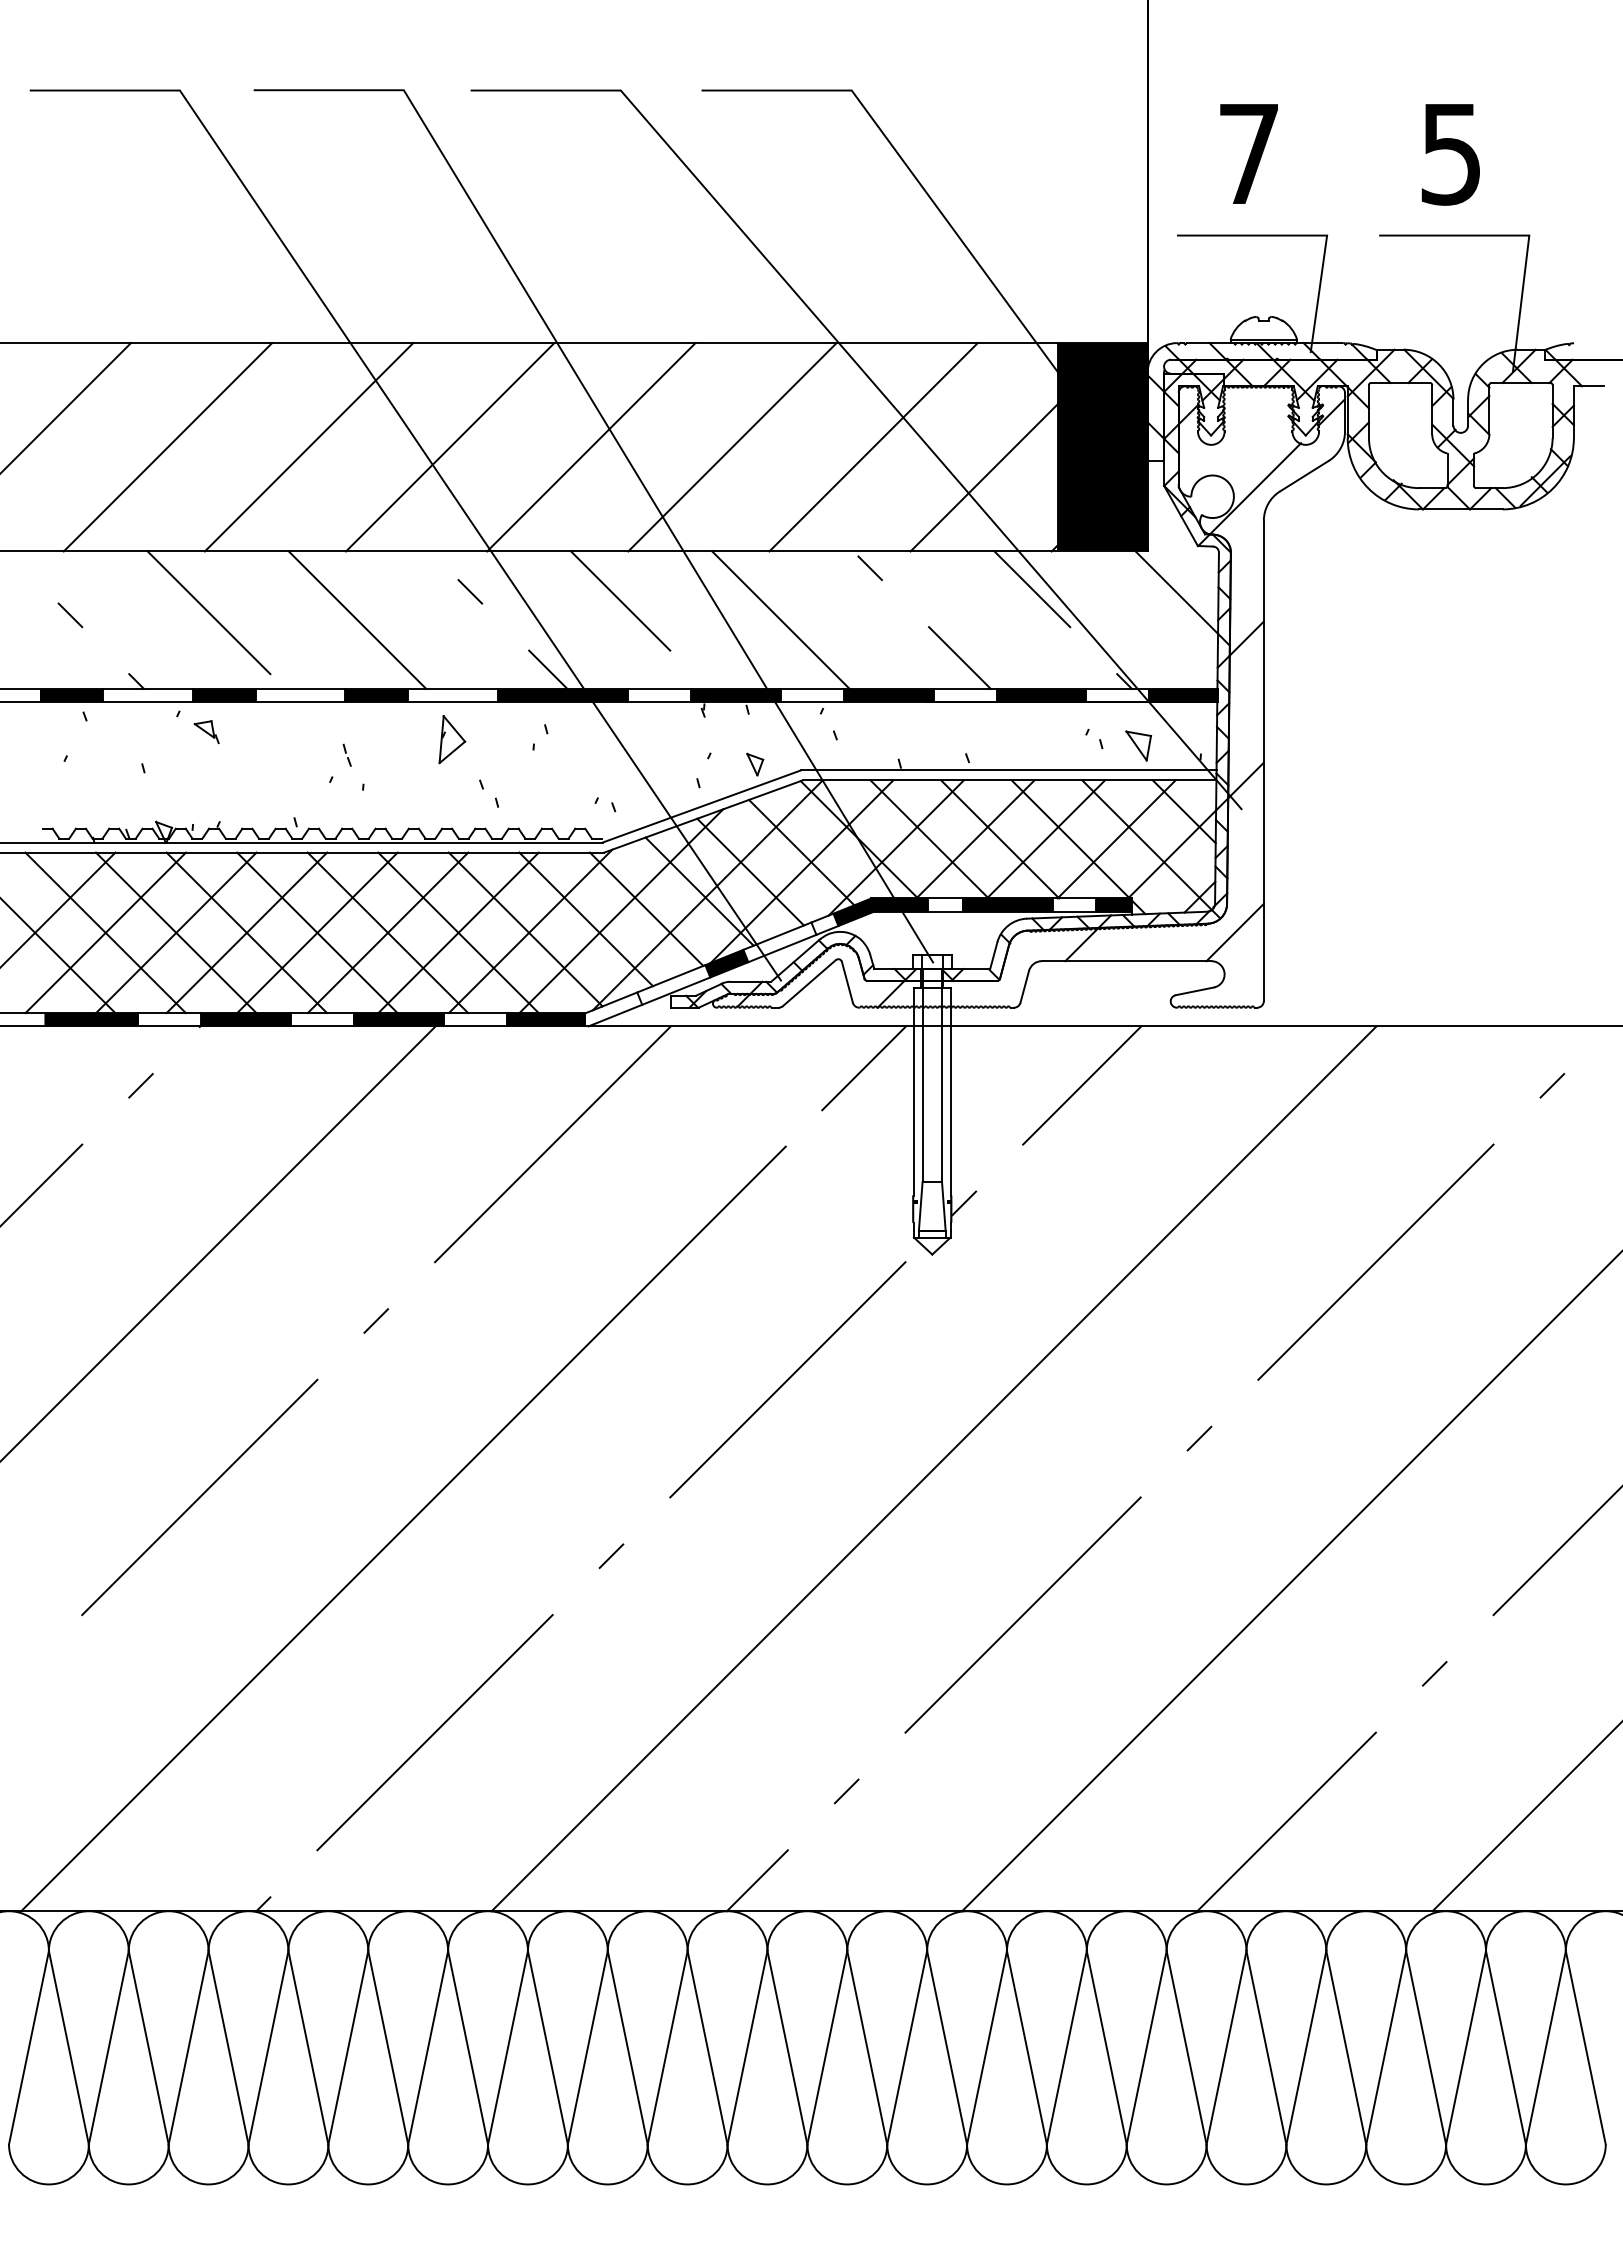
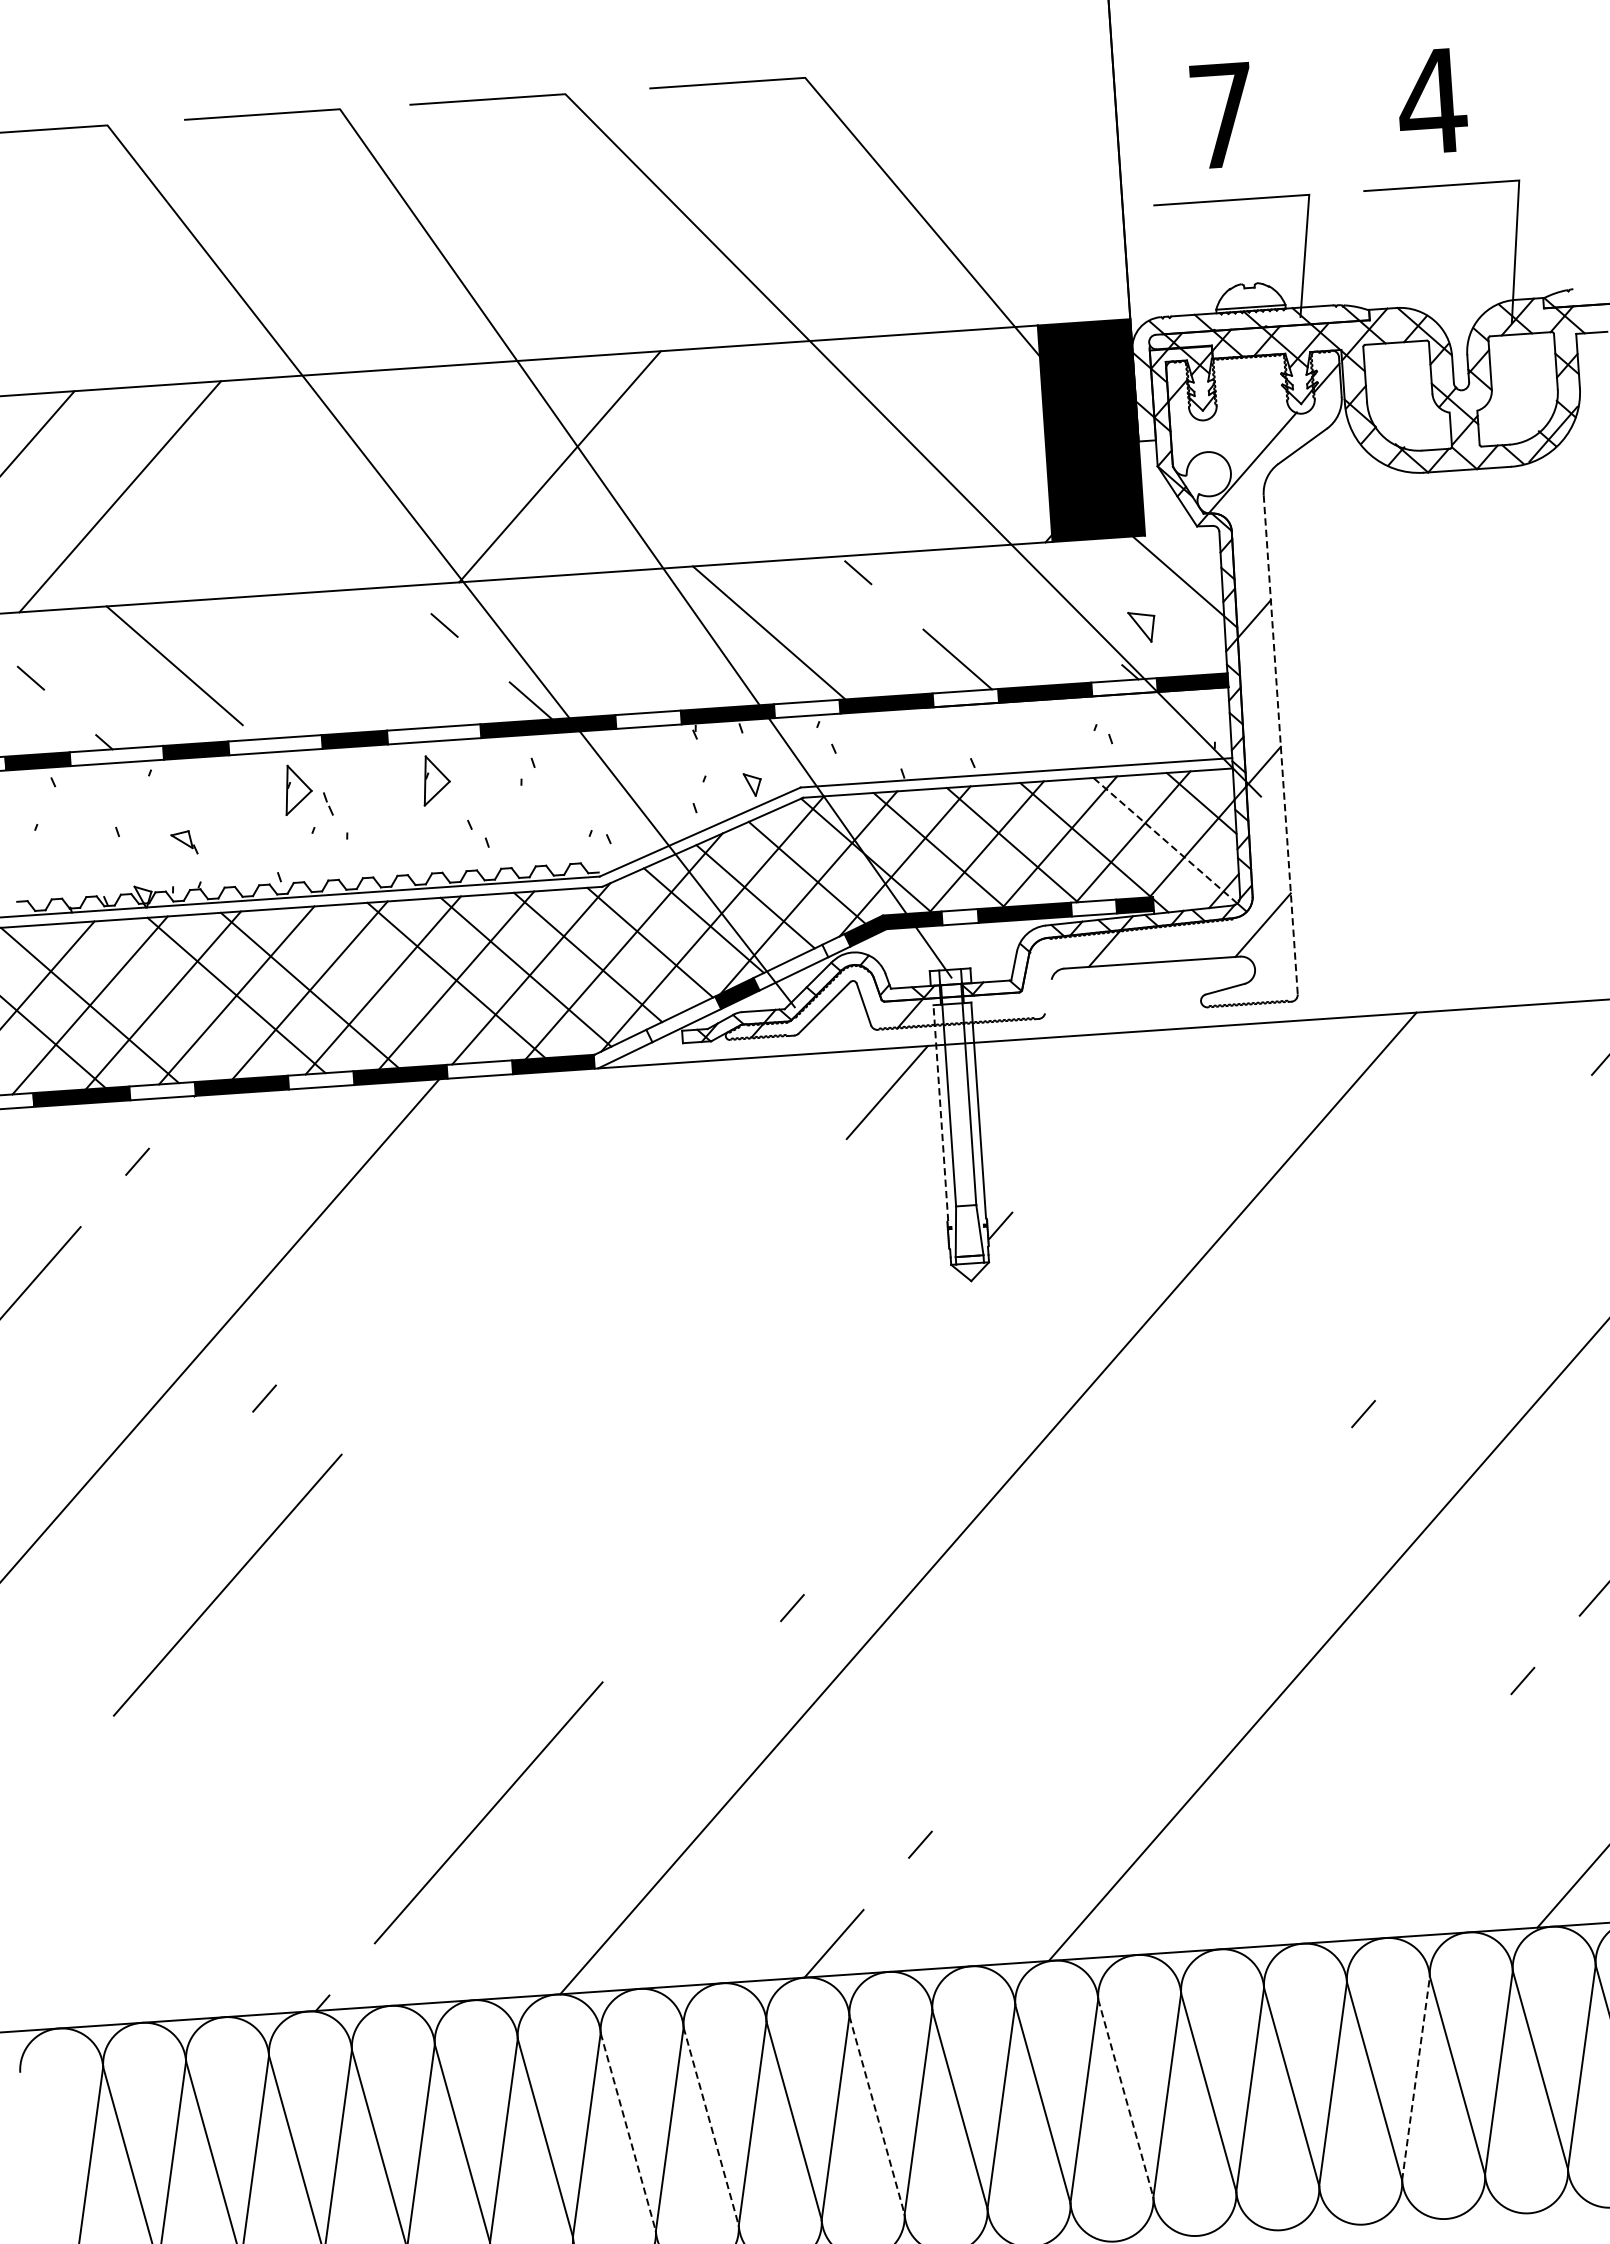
text: (1450, 154) -> (1431, 101), 5 -> 4
line: (308, 447) -> (266, 487), removed
line: (450, 447) -> (413, 477), removed
line: (732, 447) -> (706, 457), removed
line: (873, 447) -> (853, 447), removed
line: (984, 477) -> (970, 470), removed
line: (1032, 589) -> (1028, 583), removed
line: (620, 600) -> (601, 623), removed
line: (357, 619) -> (329, 662), removed
part: (206, 732) -> (184, 843), moved
part: (319, 739) -> (298, 789), added
part: (1138, 745) -> (1141, 626), moved
line: (1263, 761) -> (1280, 745), solid -> dashed
line: (1147, 845) -> (1165, 841), solid -> dashed
line: (175, 932) -> (162, 1000), removed
line: (387, 932) -> (382, 985), removed
line: (1024, 986) -> (1048, 996), removed
line: (1082, 1085) -> (1115, 1094), removed
line: (914, 1091) -> (941, 1113), solid -> dashed
line: (552, 1144) -> (569, 1193), removed
line: (1375, 1261) -> (1432, 1256), removed
line: (376, 1320) -> (264, 1398), moved
line: (787, 1379) -> (829, 1421), removed
line: (1199, 1438) -> (1363, 1413), moved
line: (403, 1528) -> (441, 1603), removed
line: (611, 1556) -> (792, 1608), moved
line: (1022, 1614) -> (1090, 1648), removed
line: (1286, 1821) -> (1379, 1844), removed
line: (547, 2047) -> (627, 2131), solid -> dashed
line: (627, 2047) -> (710, 2126), solid -> dashed
line: (787, 2047) -> (877, 2114), solid -> dashed
line: (1026, 2047) -> (1125, 2097), solid -> dashed
line: (1306, 2047) -> (1416, 2078), solid -> dashed

